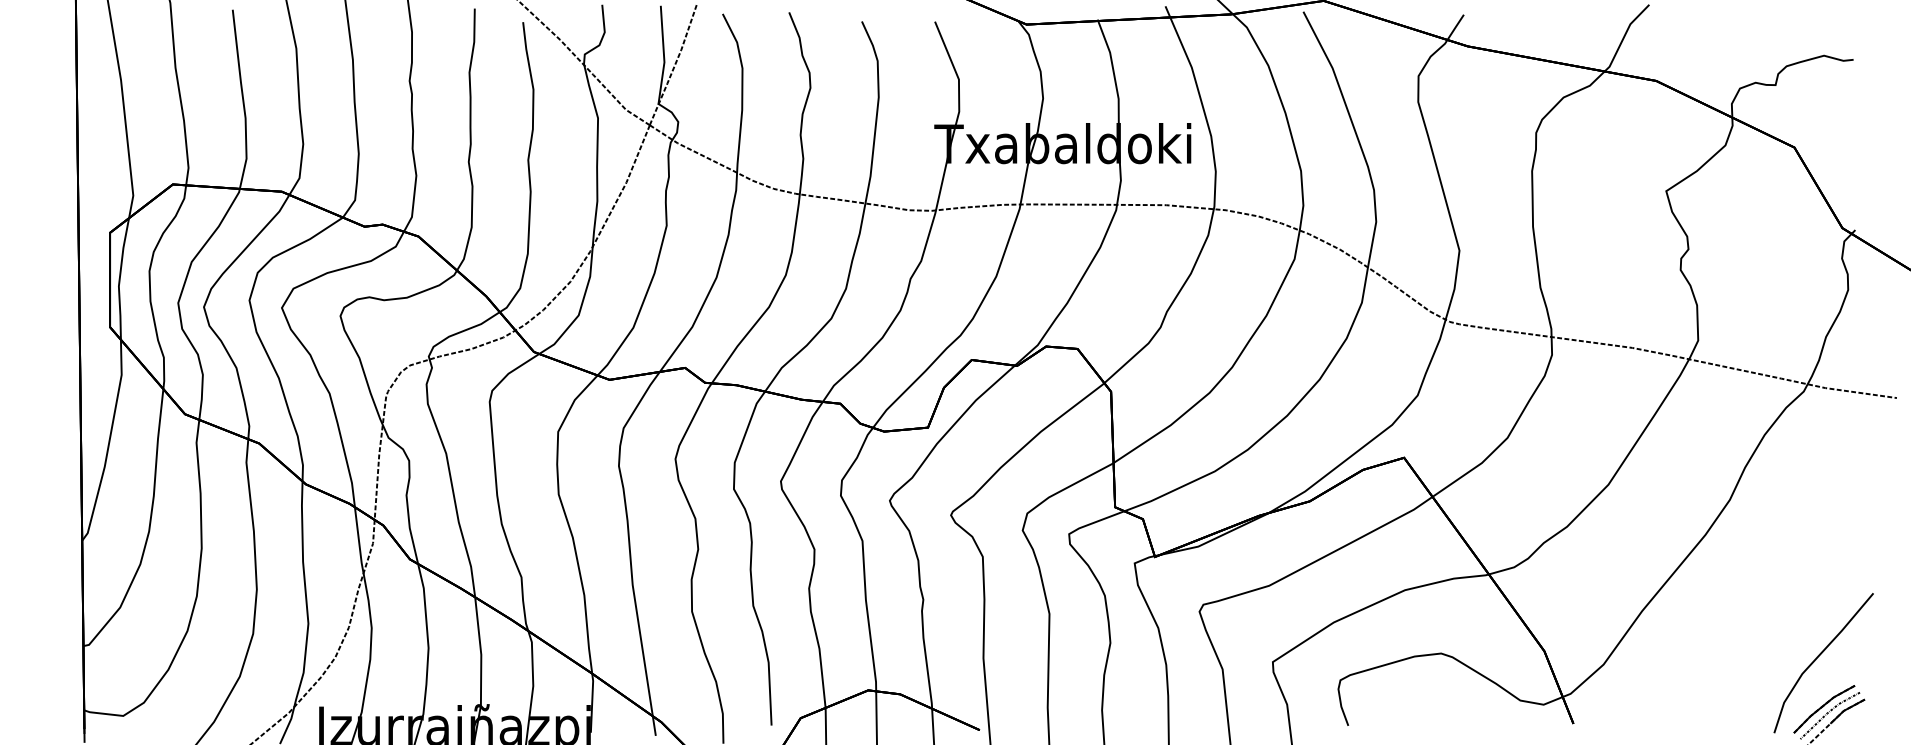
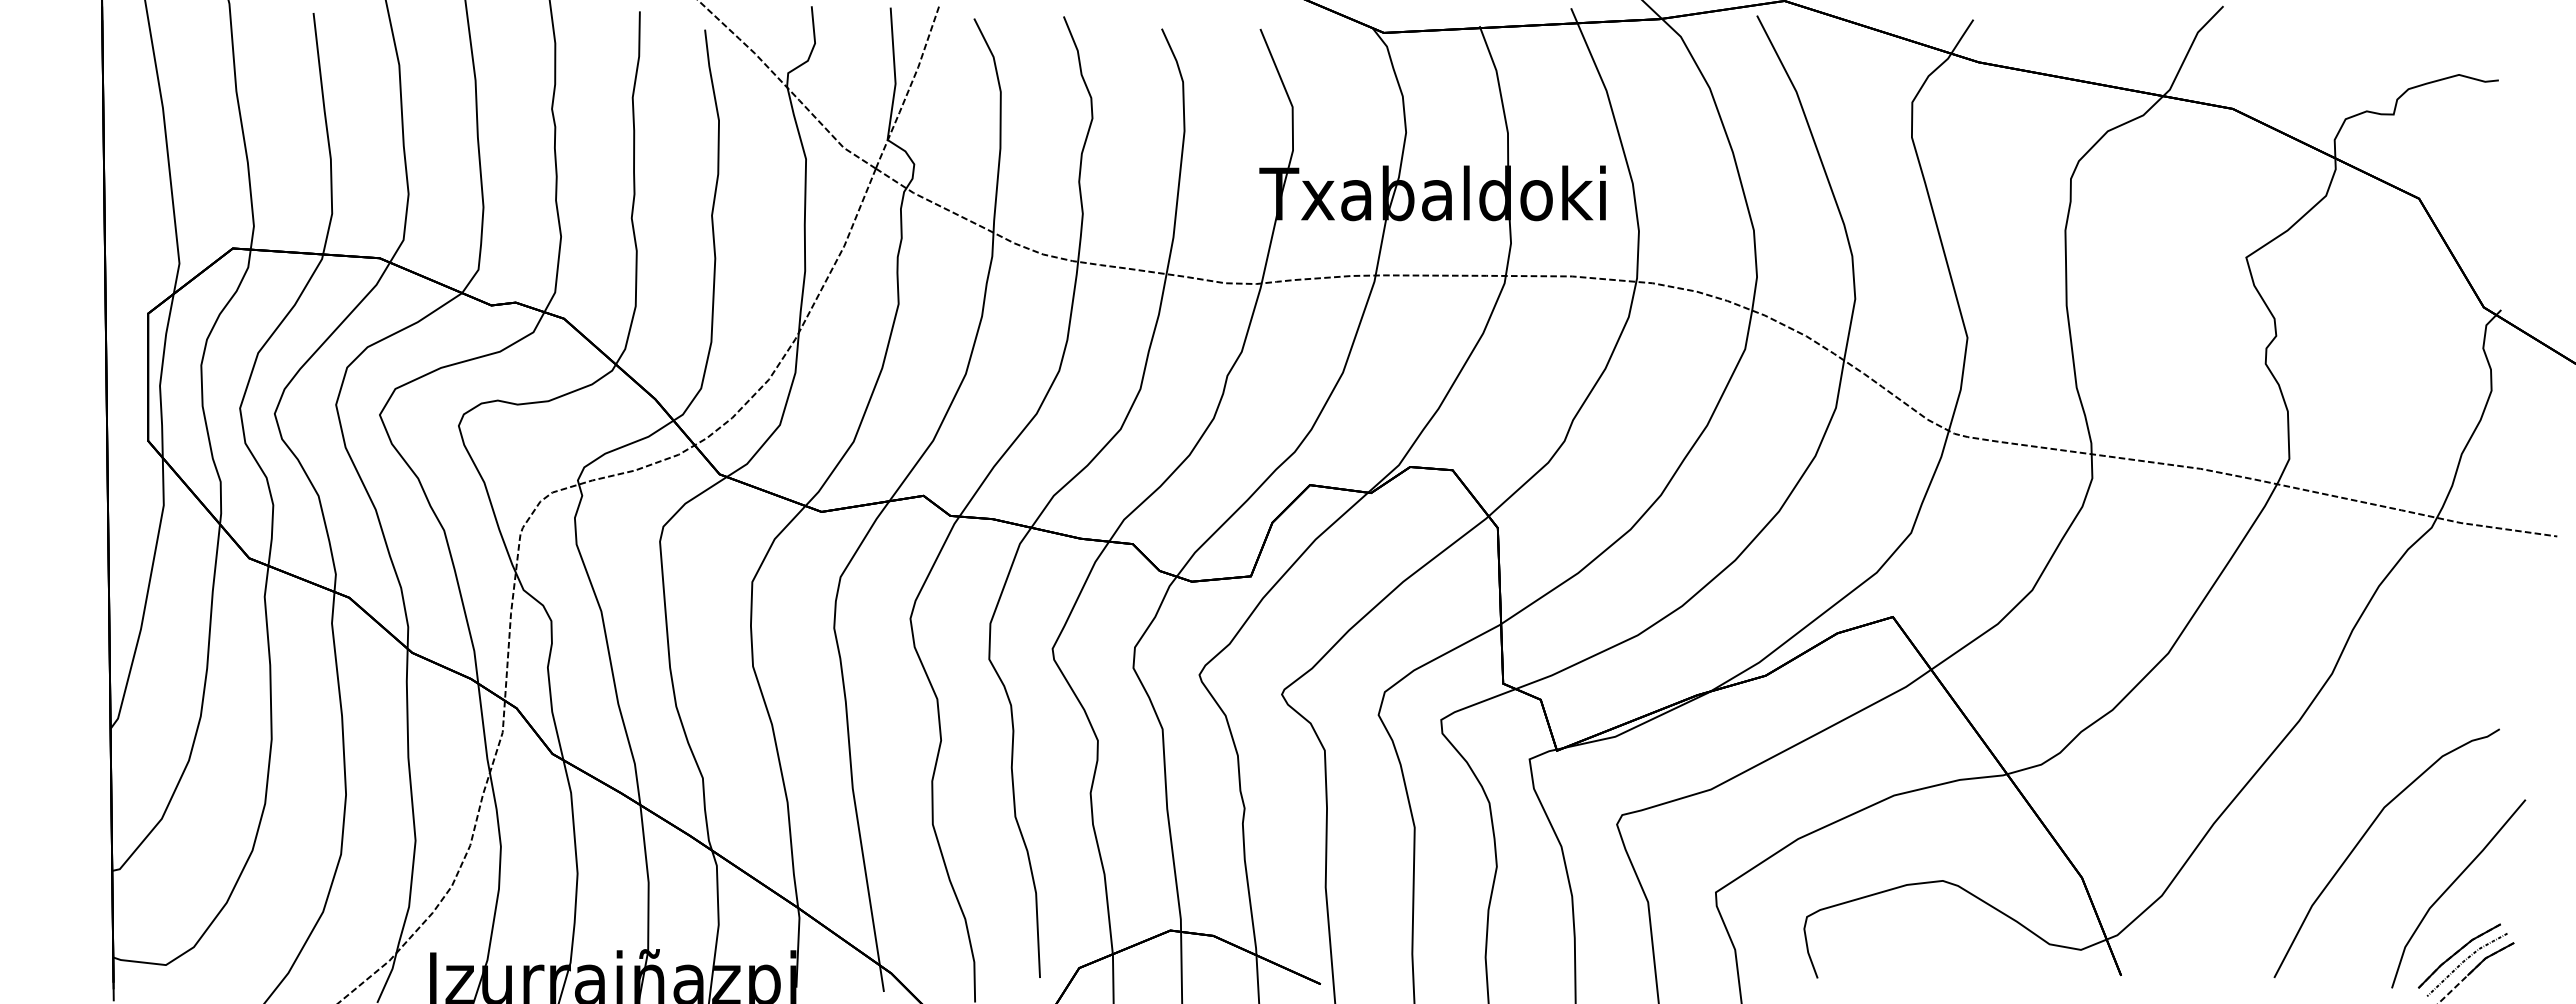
curve: (1753, 620) -> (2364, 836), added

